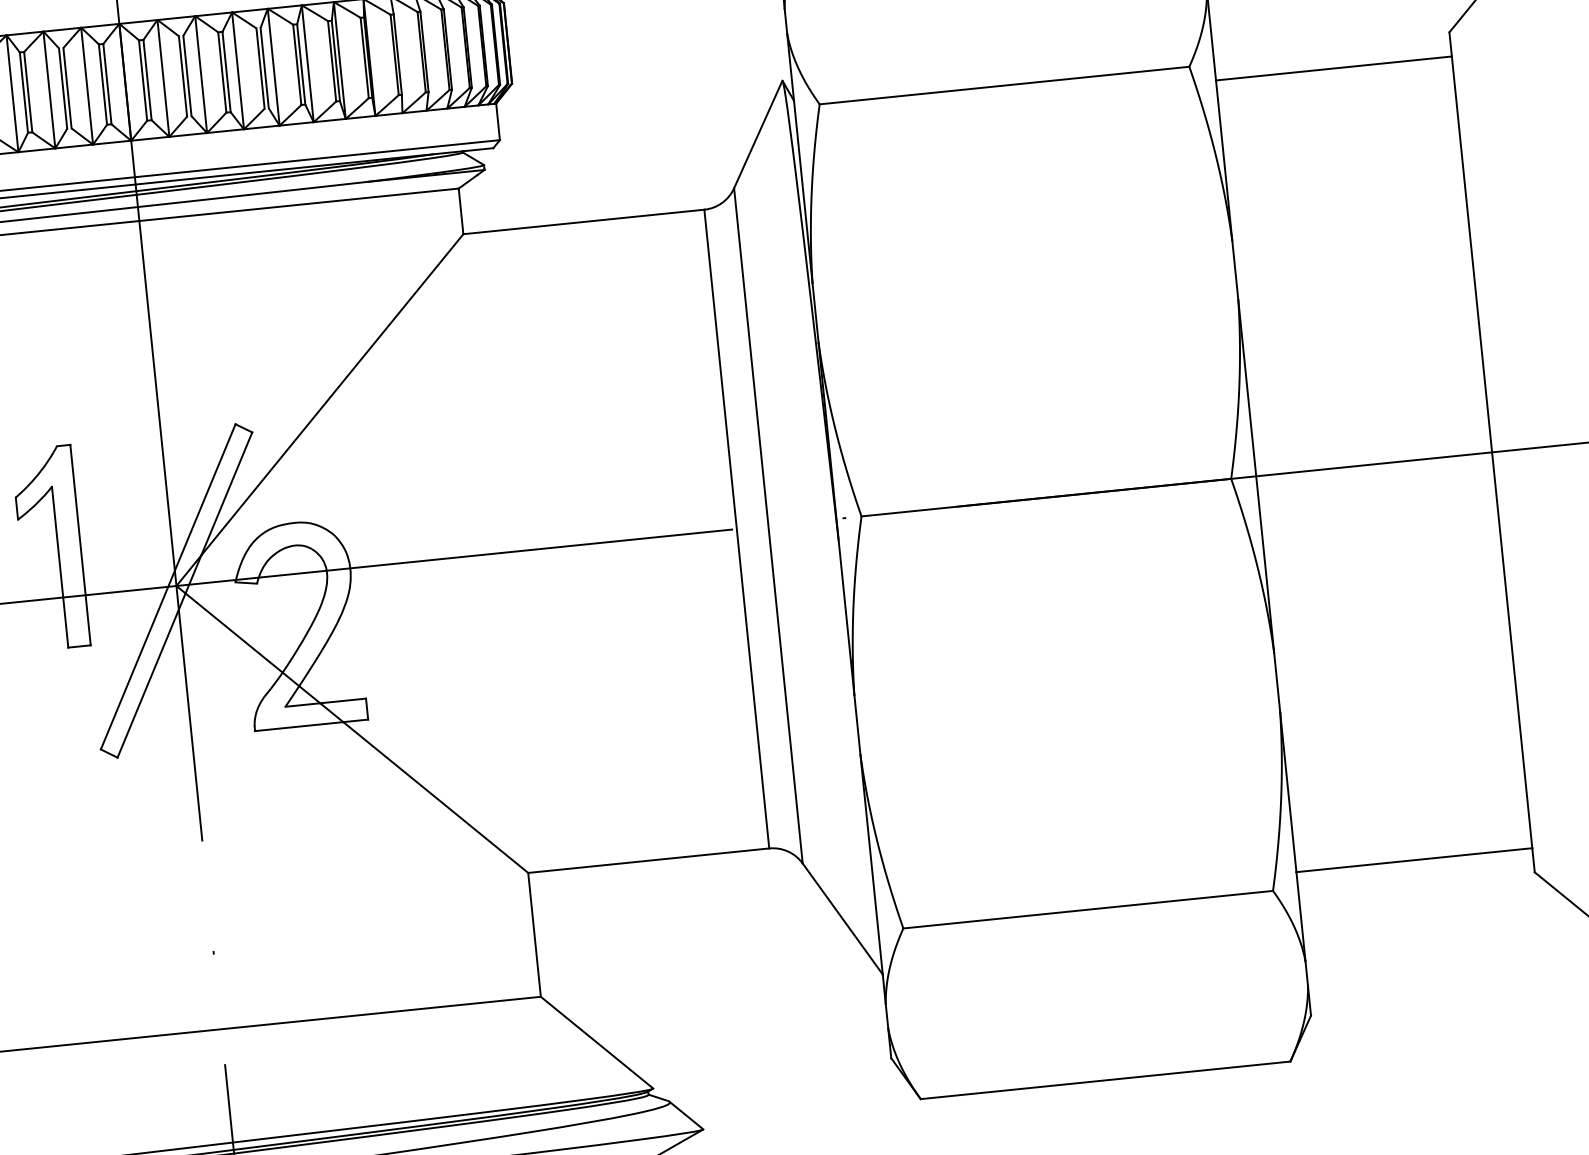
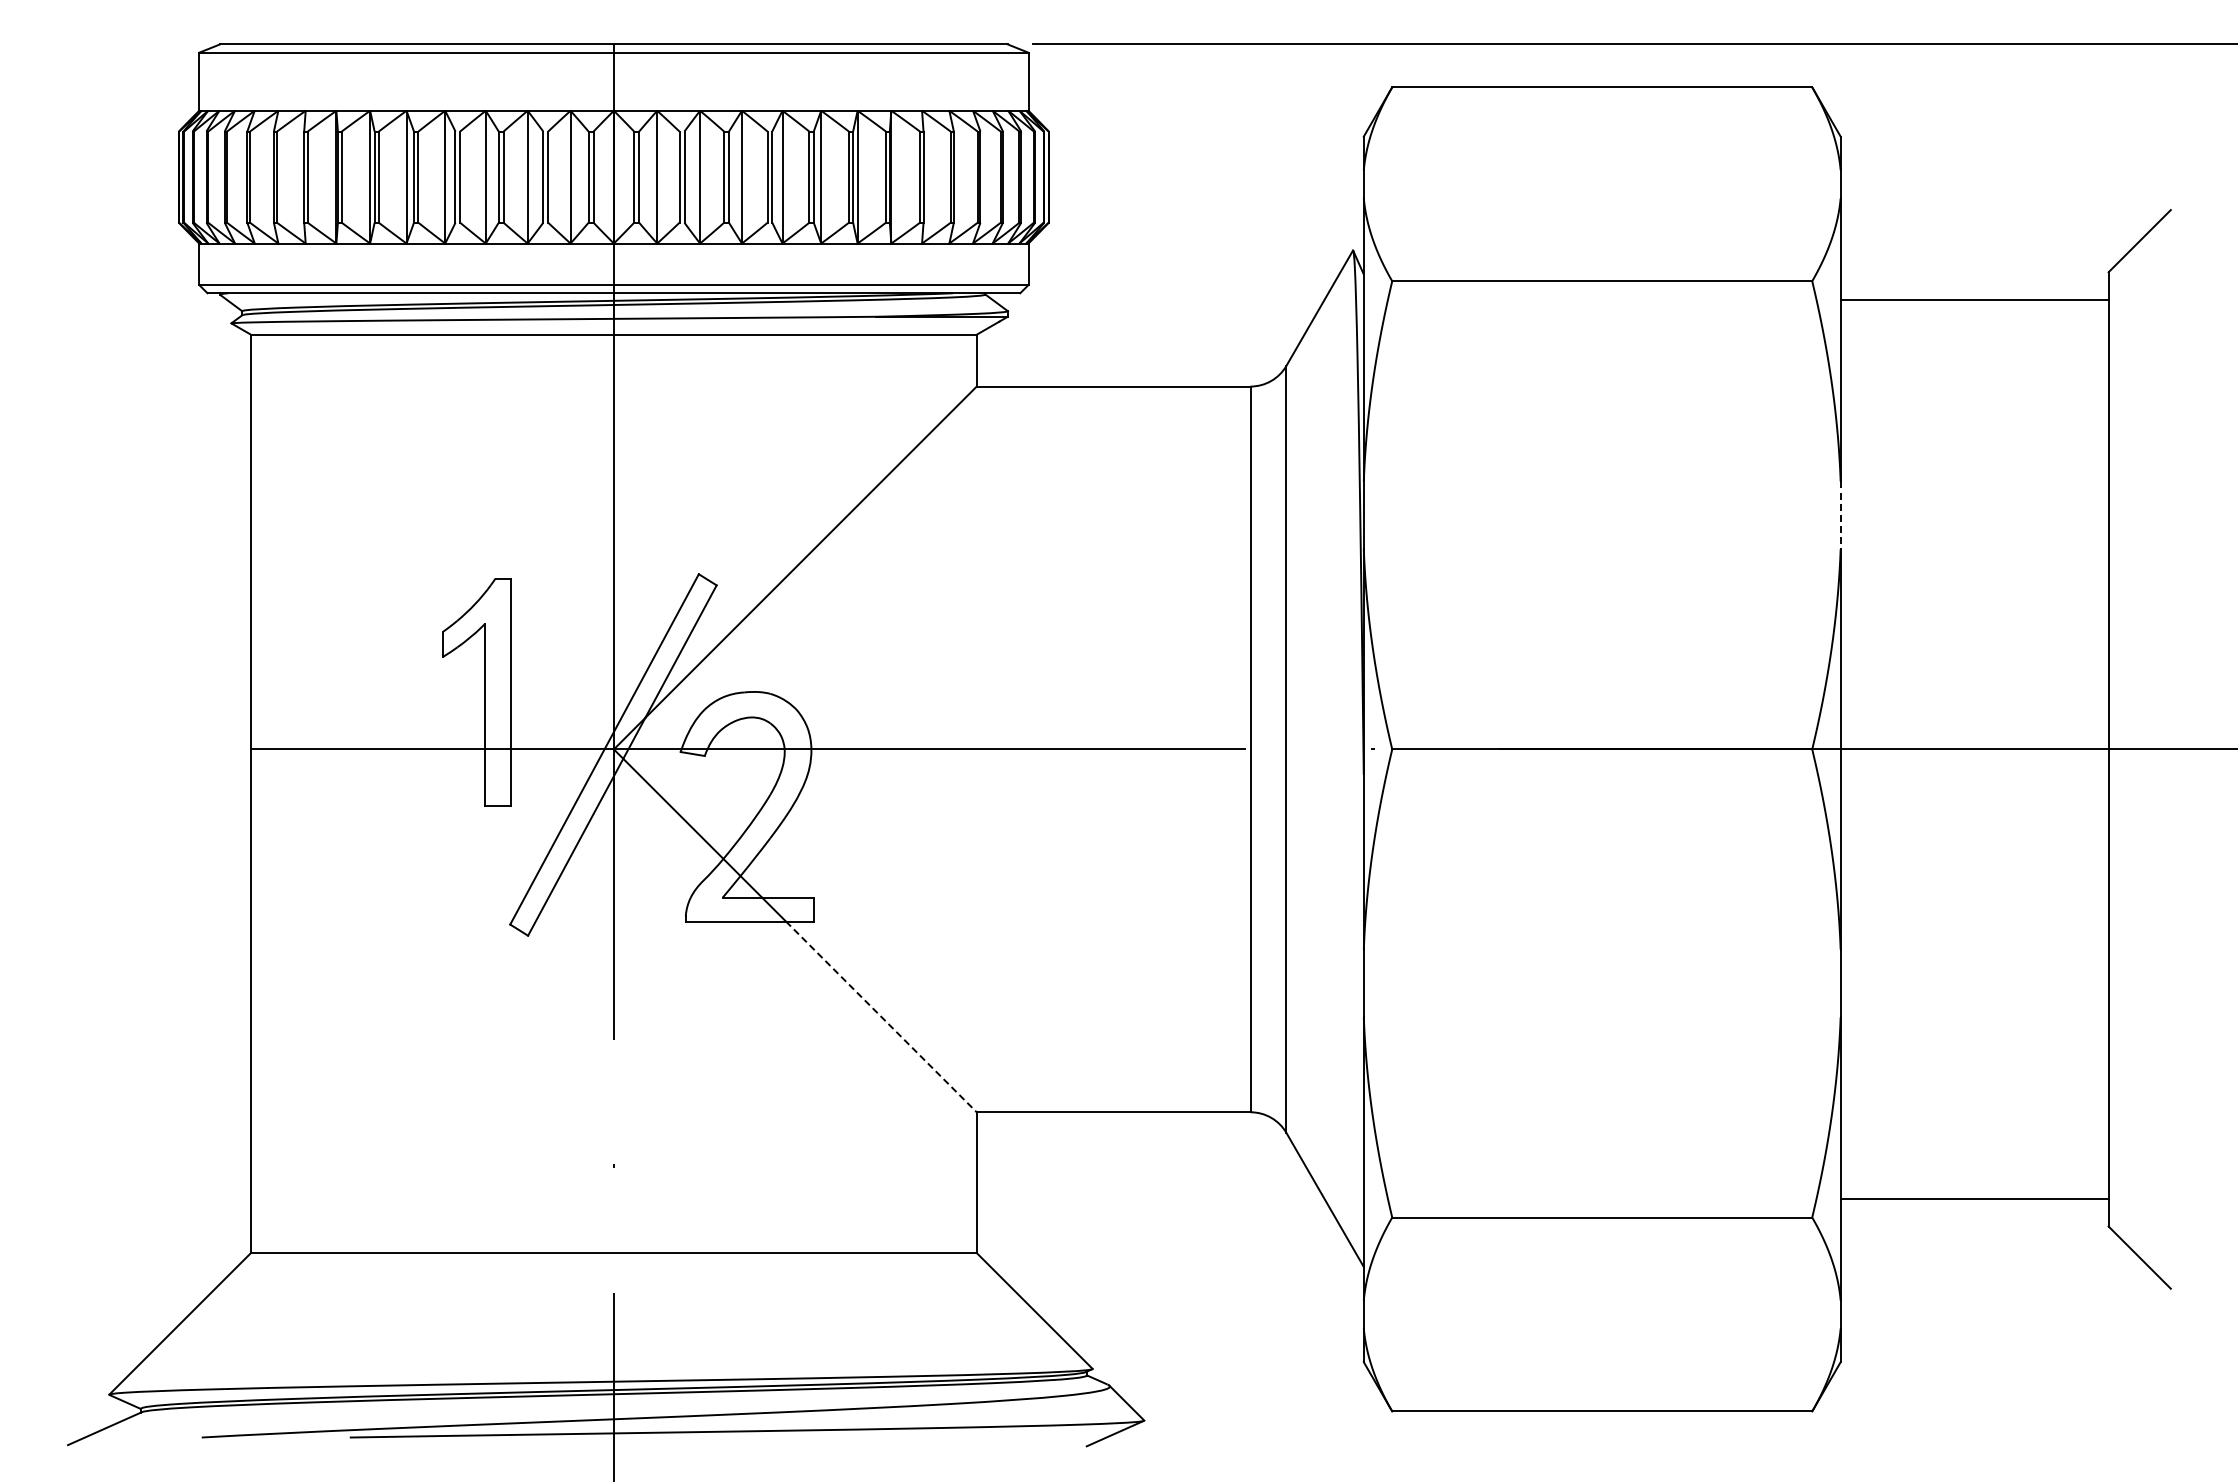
line: (1235, 270) -> (1840, 515), solid -> dashed
line: (435, 797) -> (881, 1016), solid -> dashed

